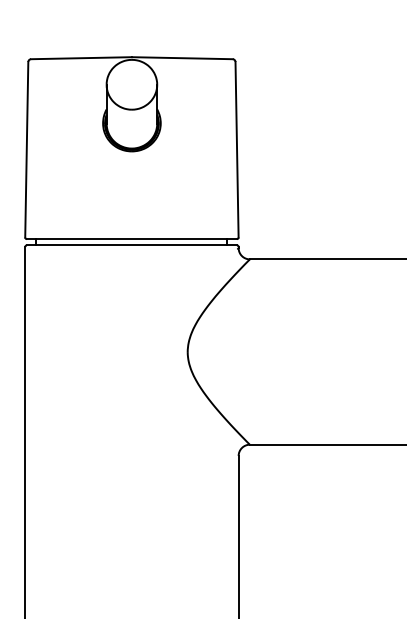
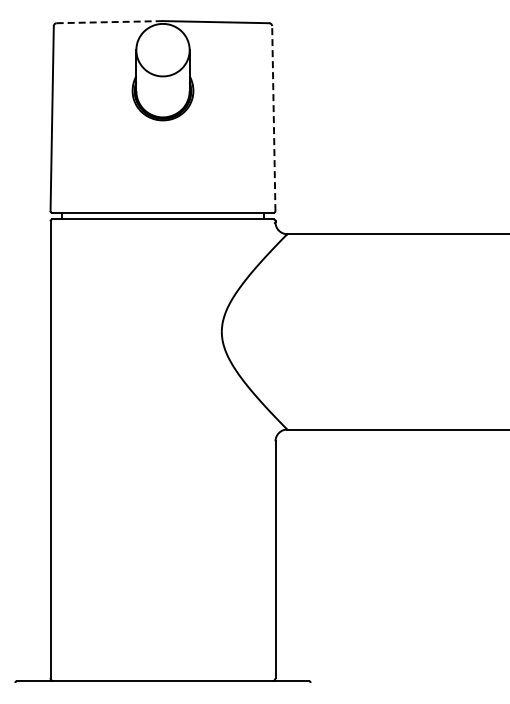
line: (82, 58) -> (110, 22), solid -> dashed
line: (236, 149) -> (273, 118), solid -> dashed

